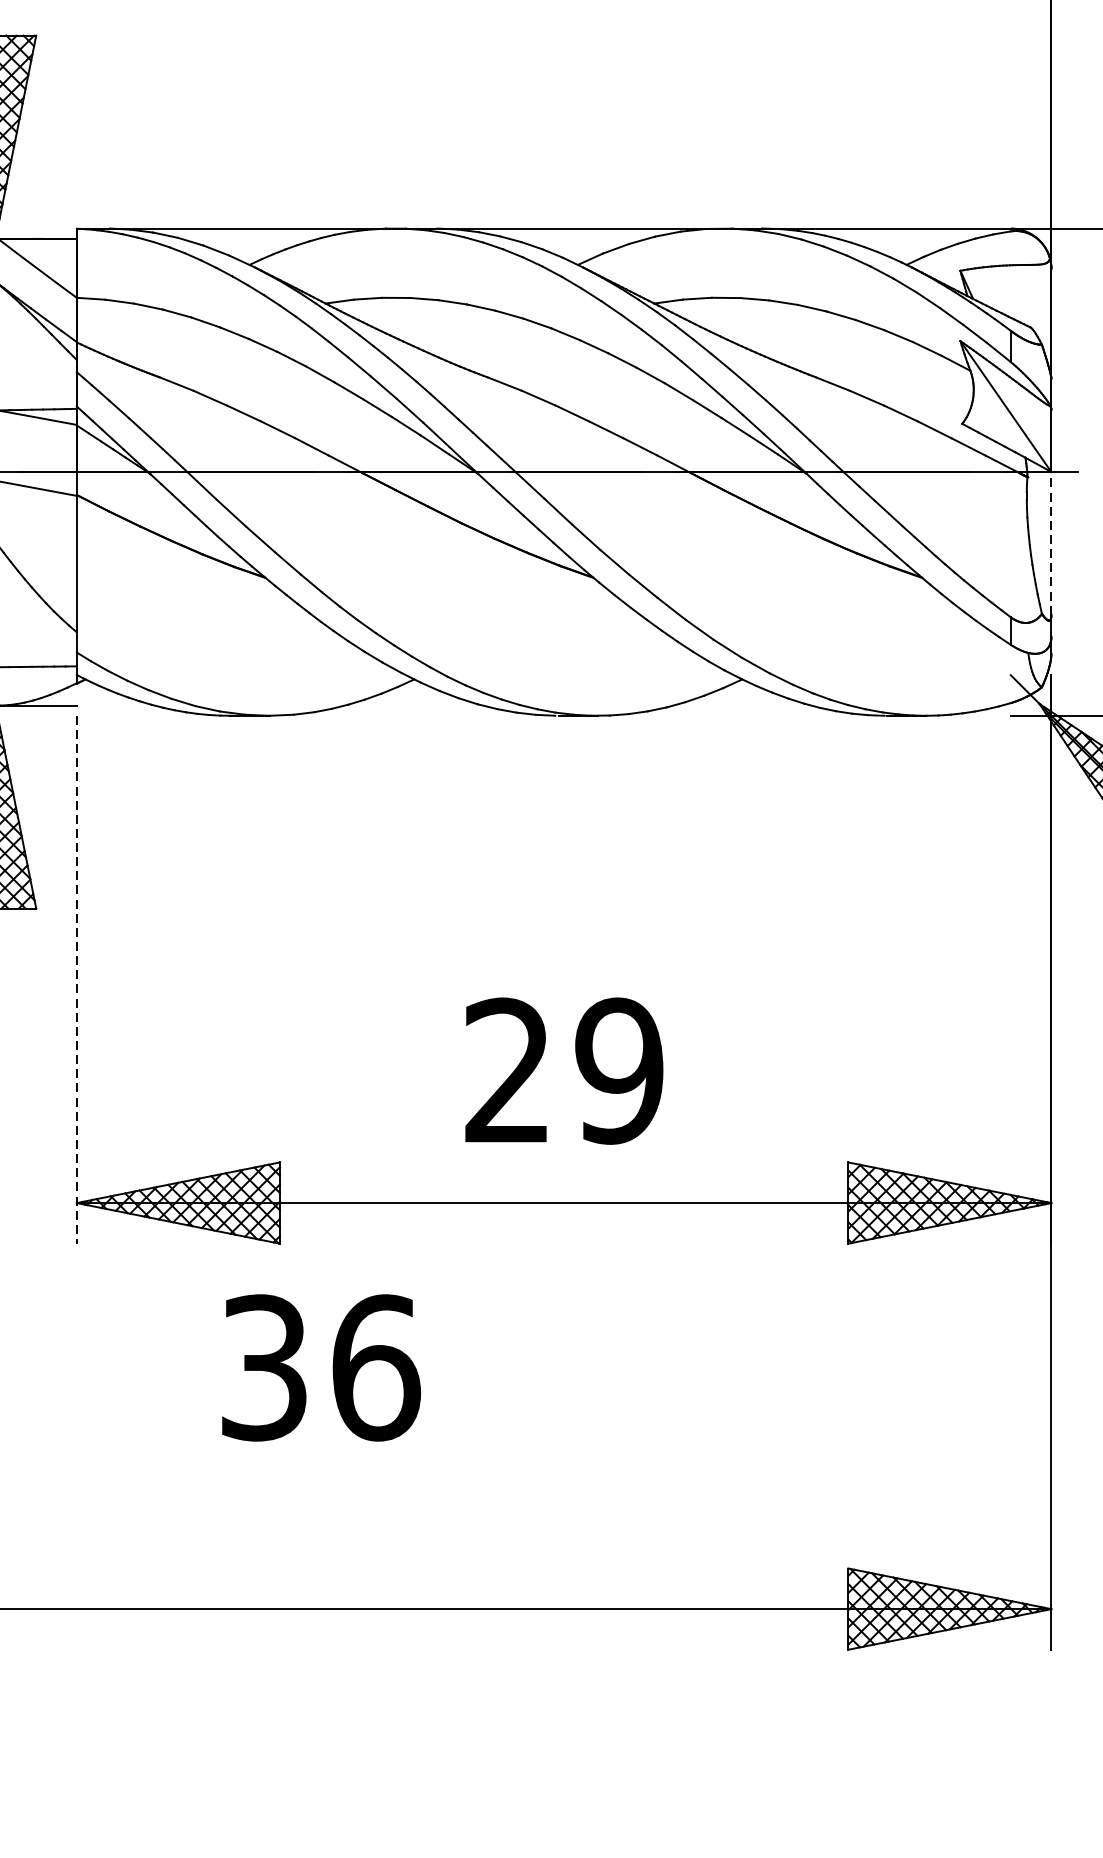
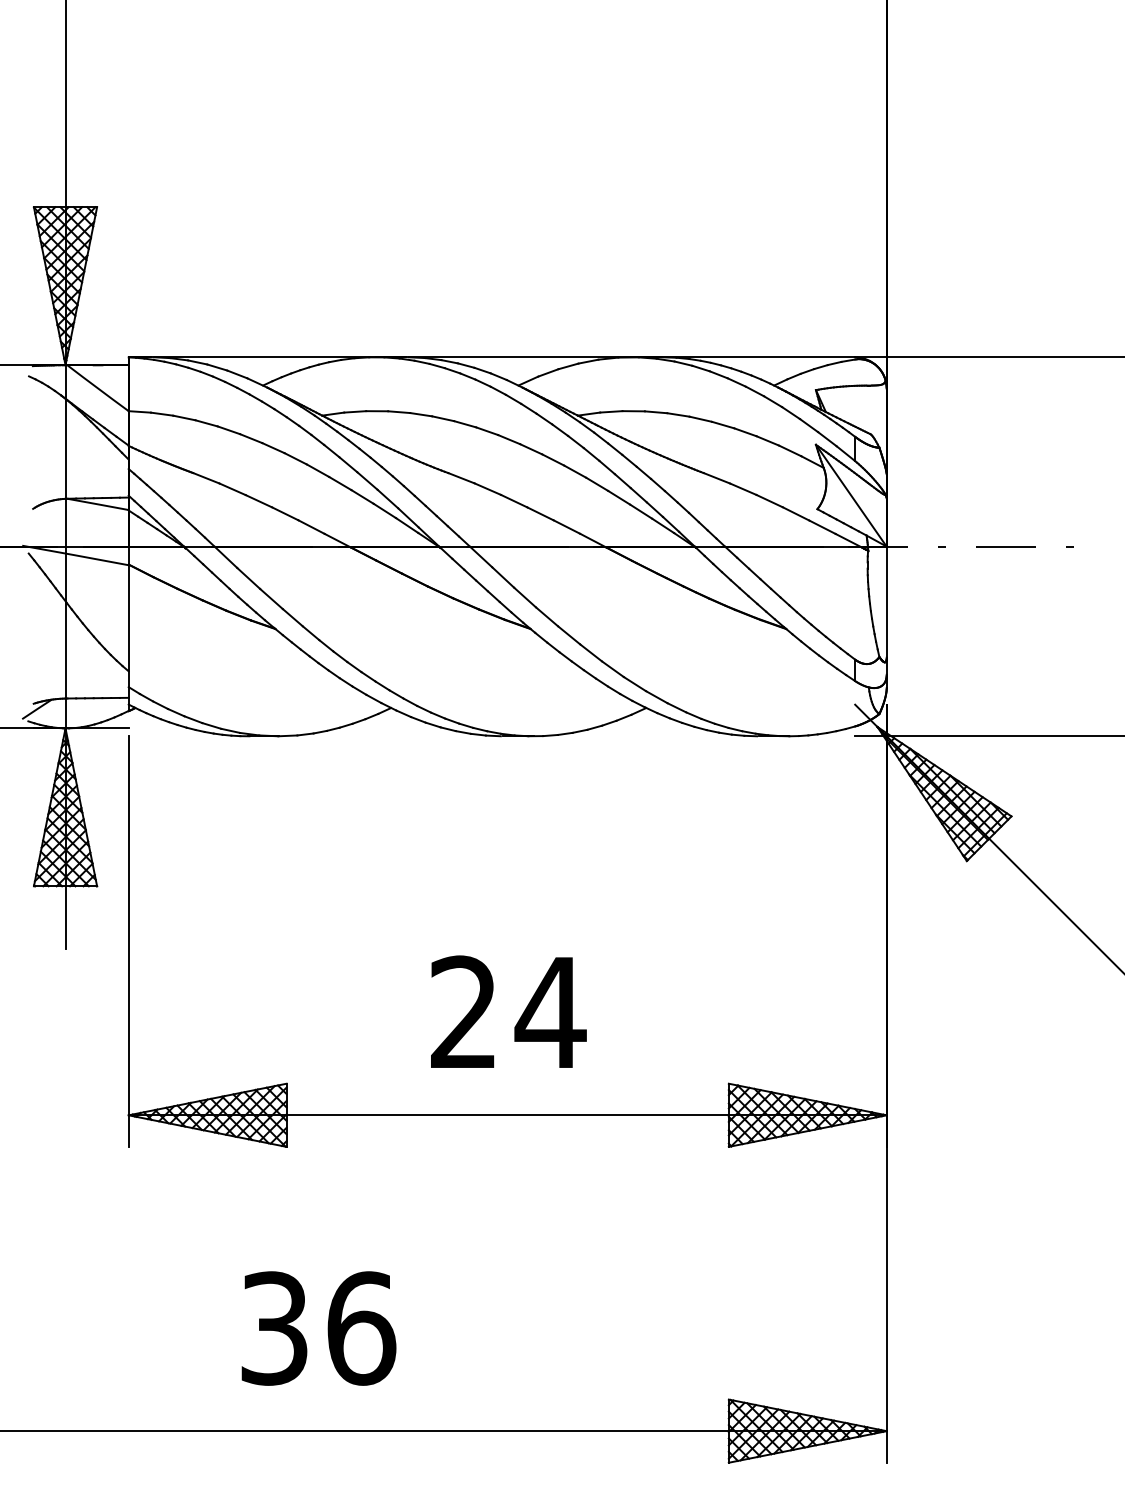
line: (1051, 543) -> (886, 602), dashed -> solid
line: (76, 980) -> (128, 942), dashed -> solid
text: (619, 1070) -> (550, 1012), 29 -> 24
text: (320, 1367) -> (318, 1328), moved

